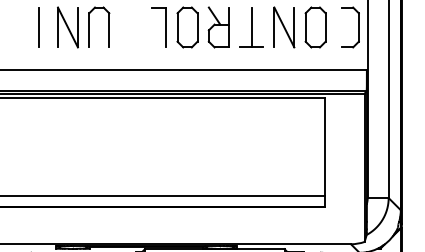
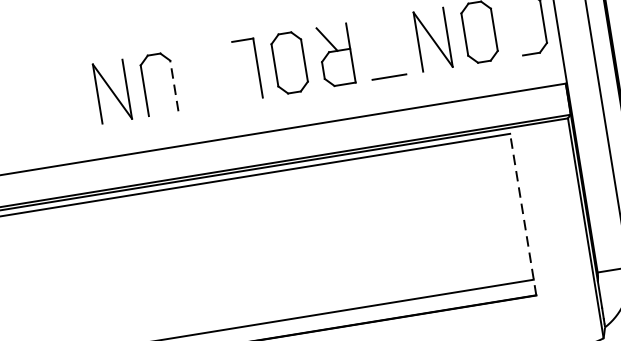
line: (39, 27) -> (70, 98), removed
line: (251, 27) -> (384, 47), removed
line: (109, 29) -> (174, 84), solid -> dashed
line: (324, 152) -> (522, 215), solid -> dashed

